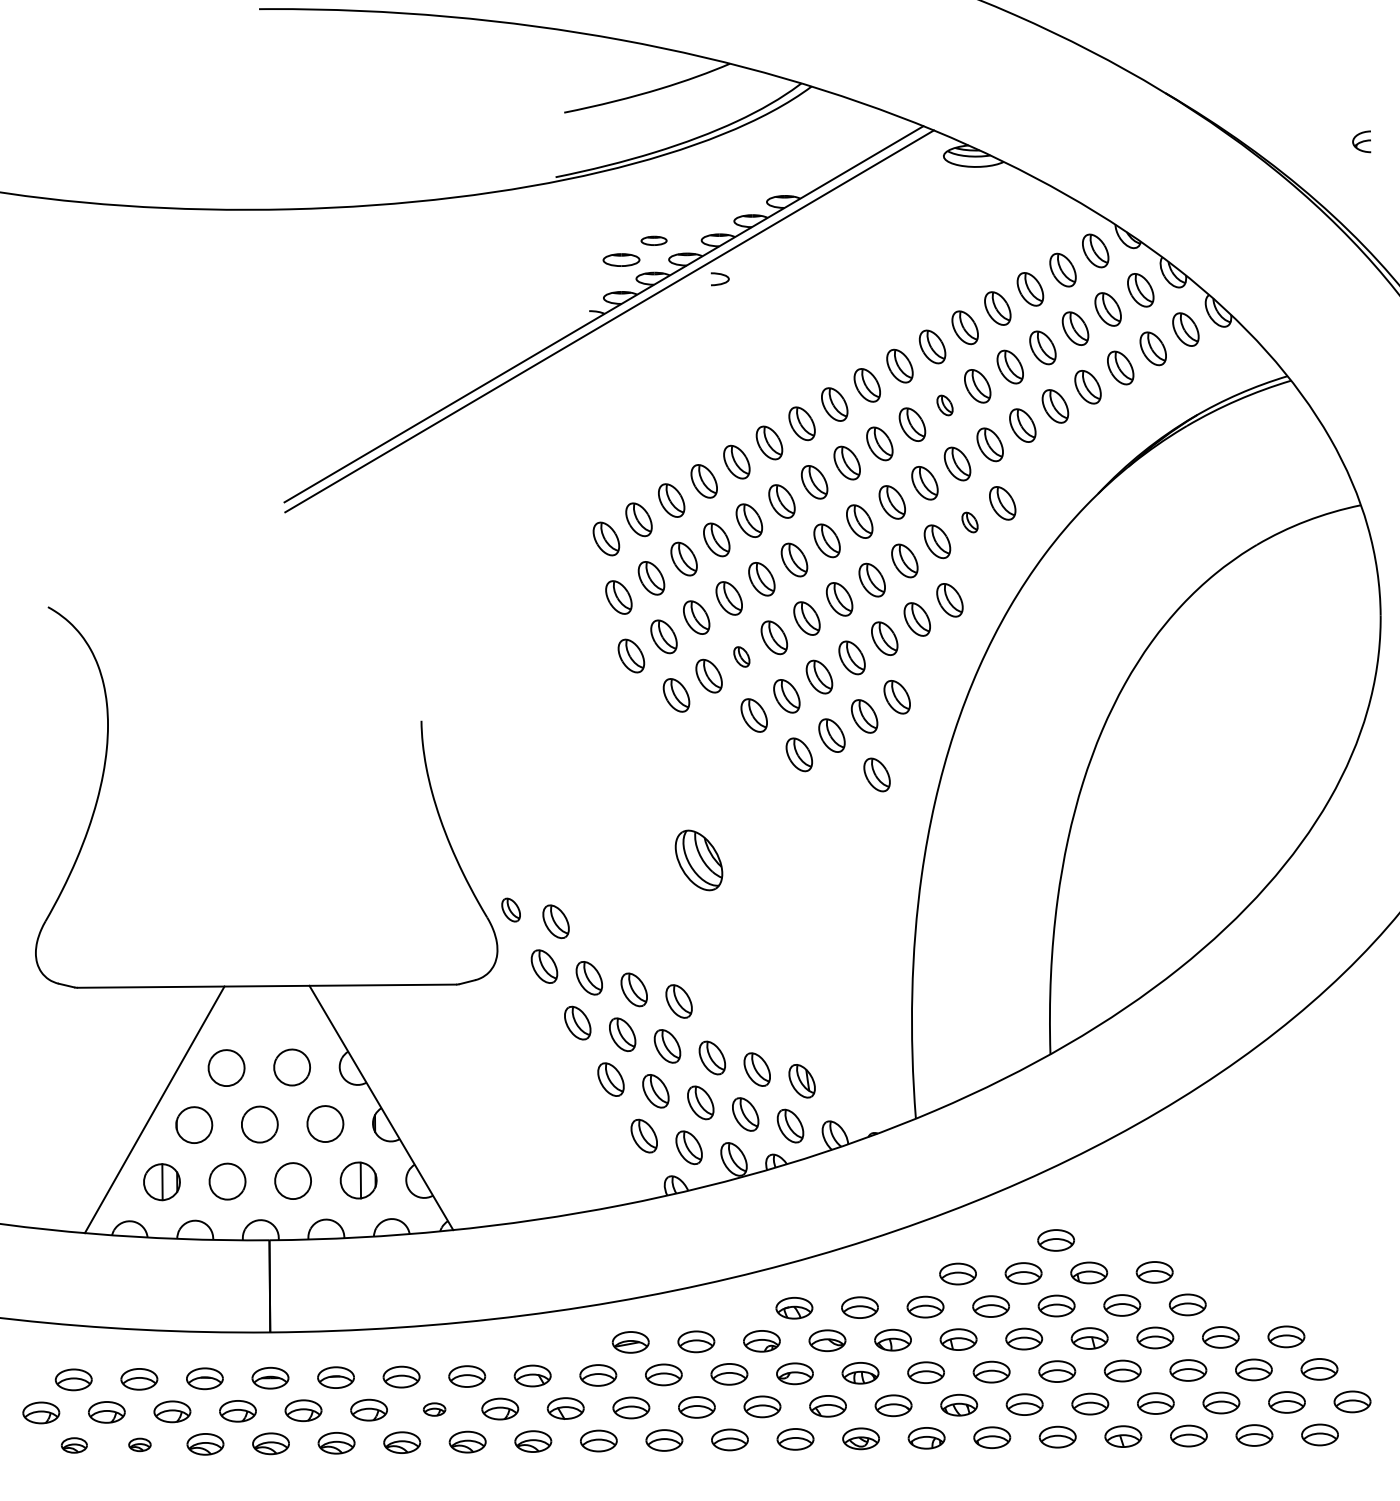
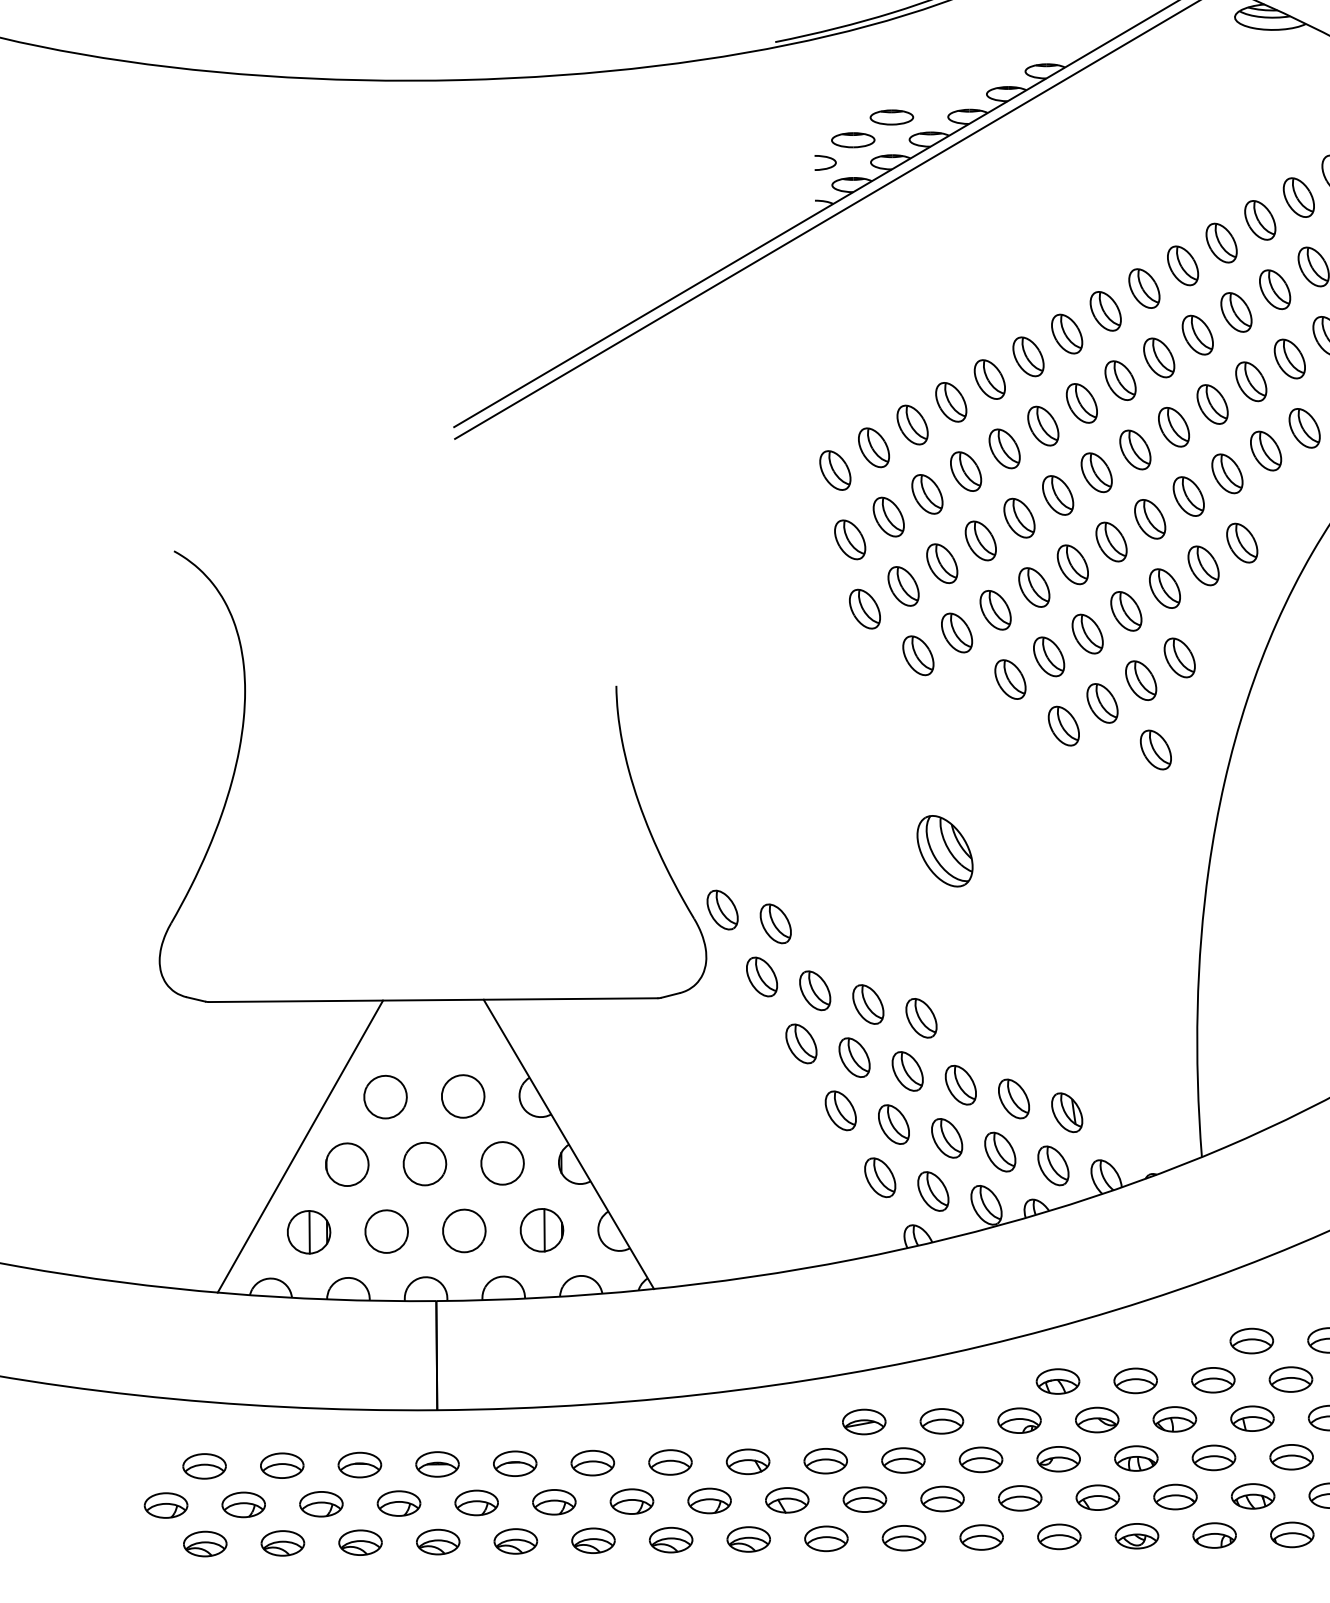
part: (653, 240) -> (891, 117), size x1.43
curve: (719, 283) -> (824, 167), moved
part: (944, 405) -> (1235, 312), size x1.67
part: (969, 522) -> (1265, 451), size x1.67
part: (741, 656) -> (995, 609), size x1.67
part: (510, 909) -> (721, 909), size x1.43
part: (434, 1409) -> (631, 1501), size x1.67
part: (139, 1444) -> (282, 1542), size x1.67
part: (74, 1445) -> (205, 1544), size x1.43

